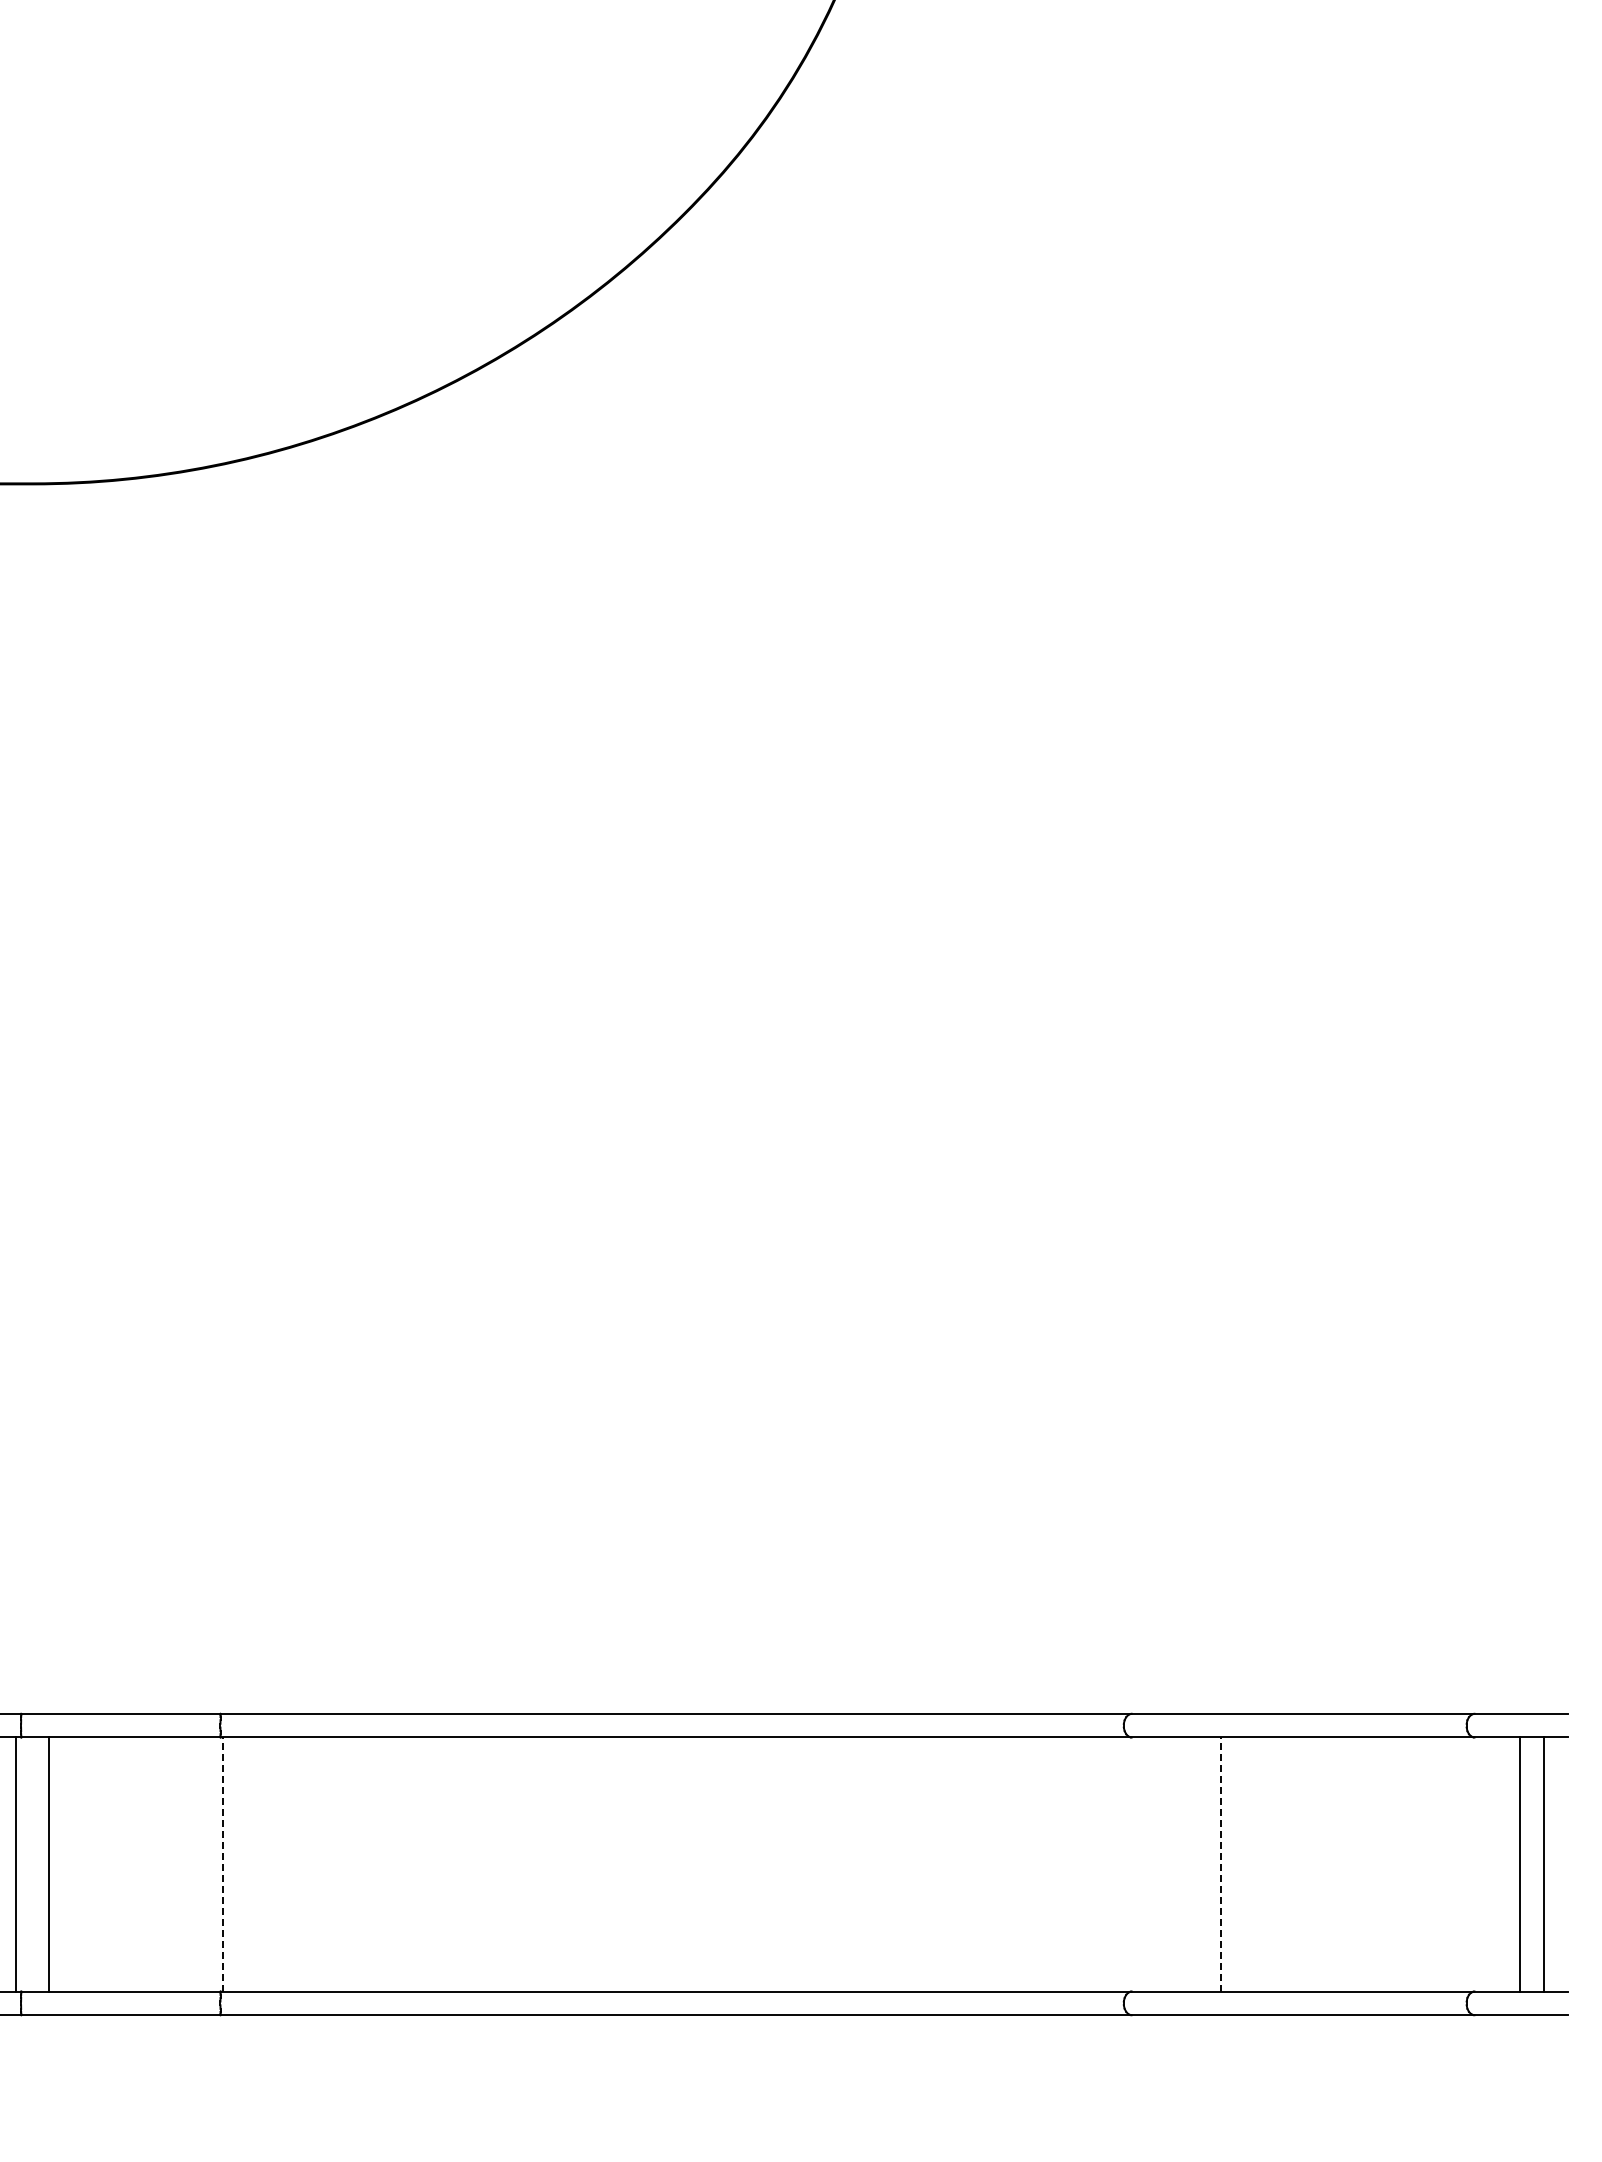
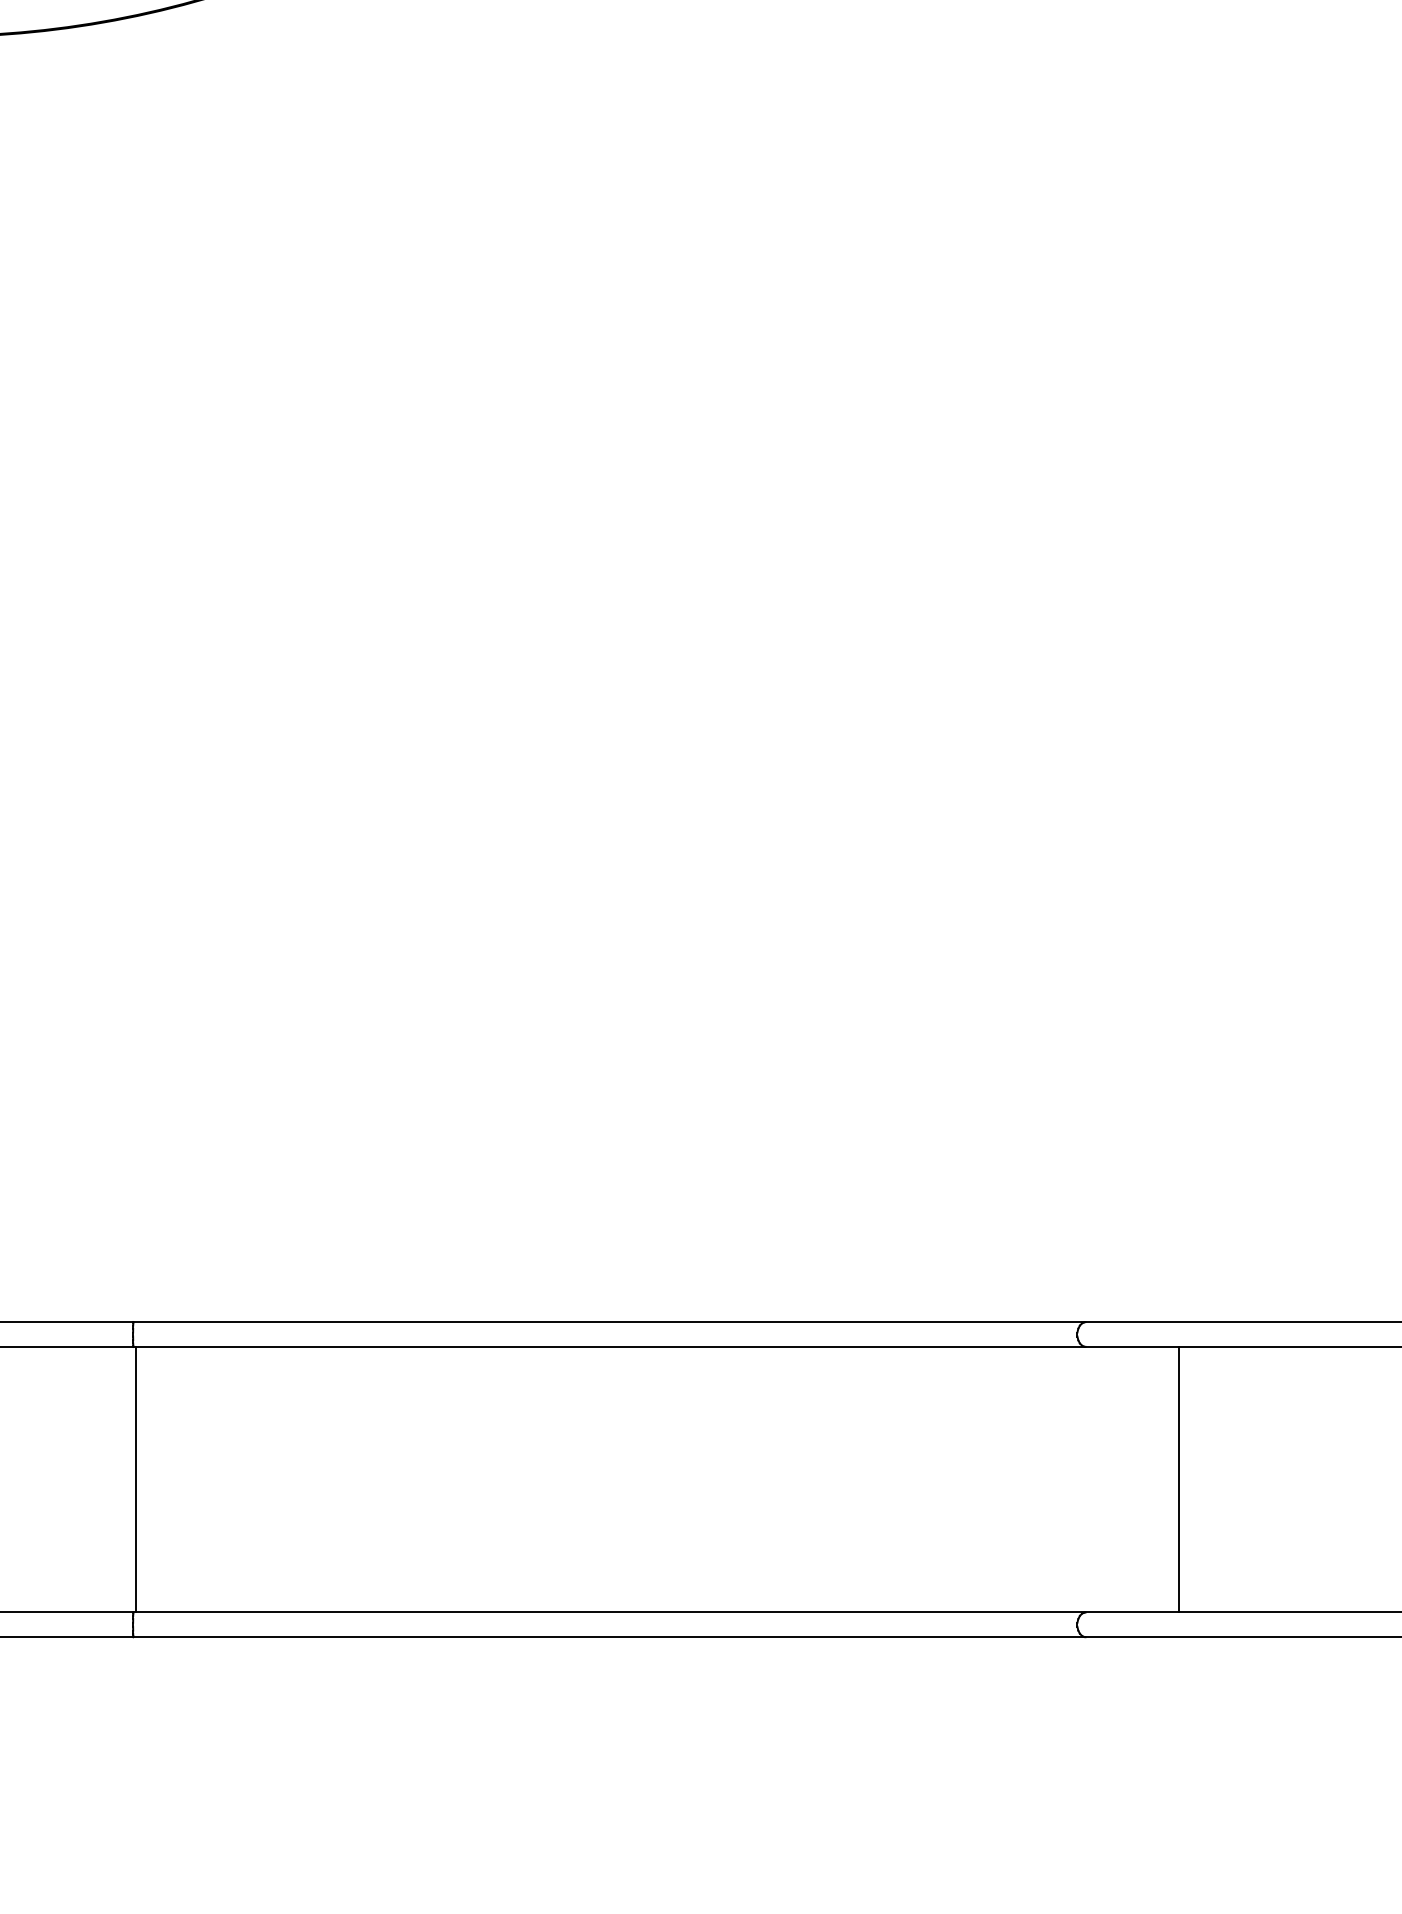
line: (222, 1864) -> (135, 1479), dashed -> solid
line: (1220, 1864) -> (1178, 1479), dashed -> solid

